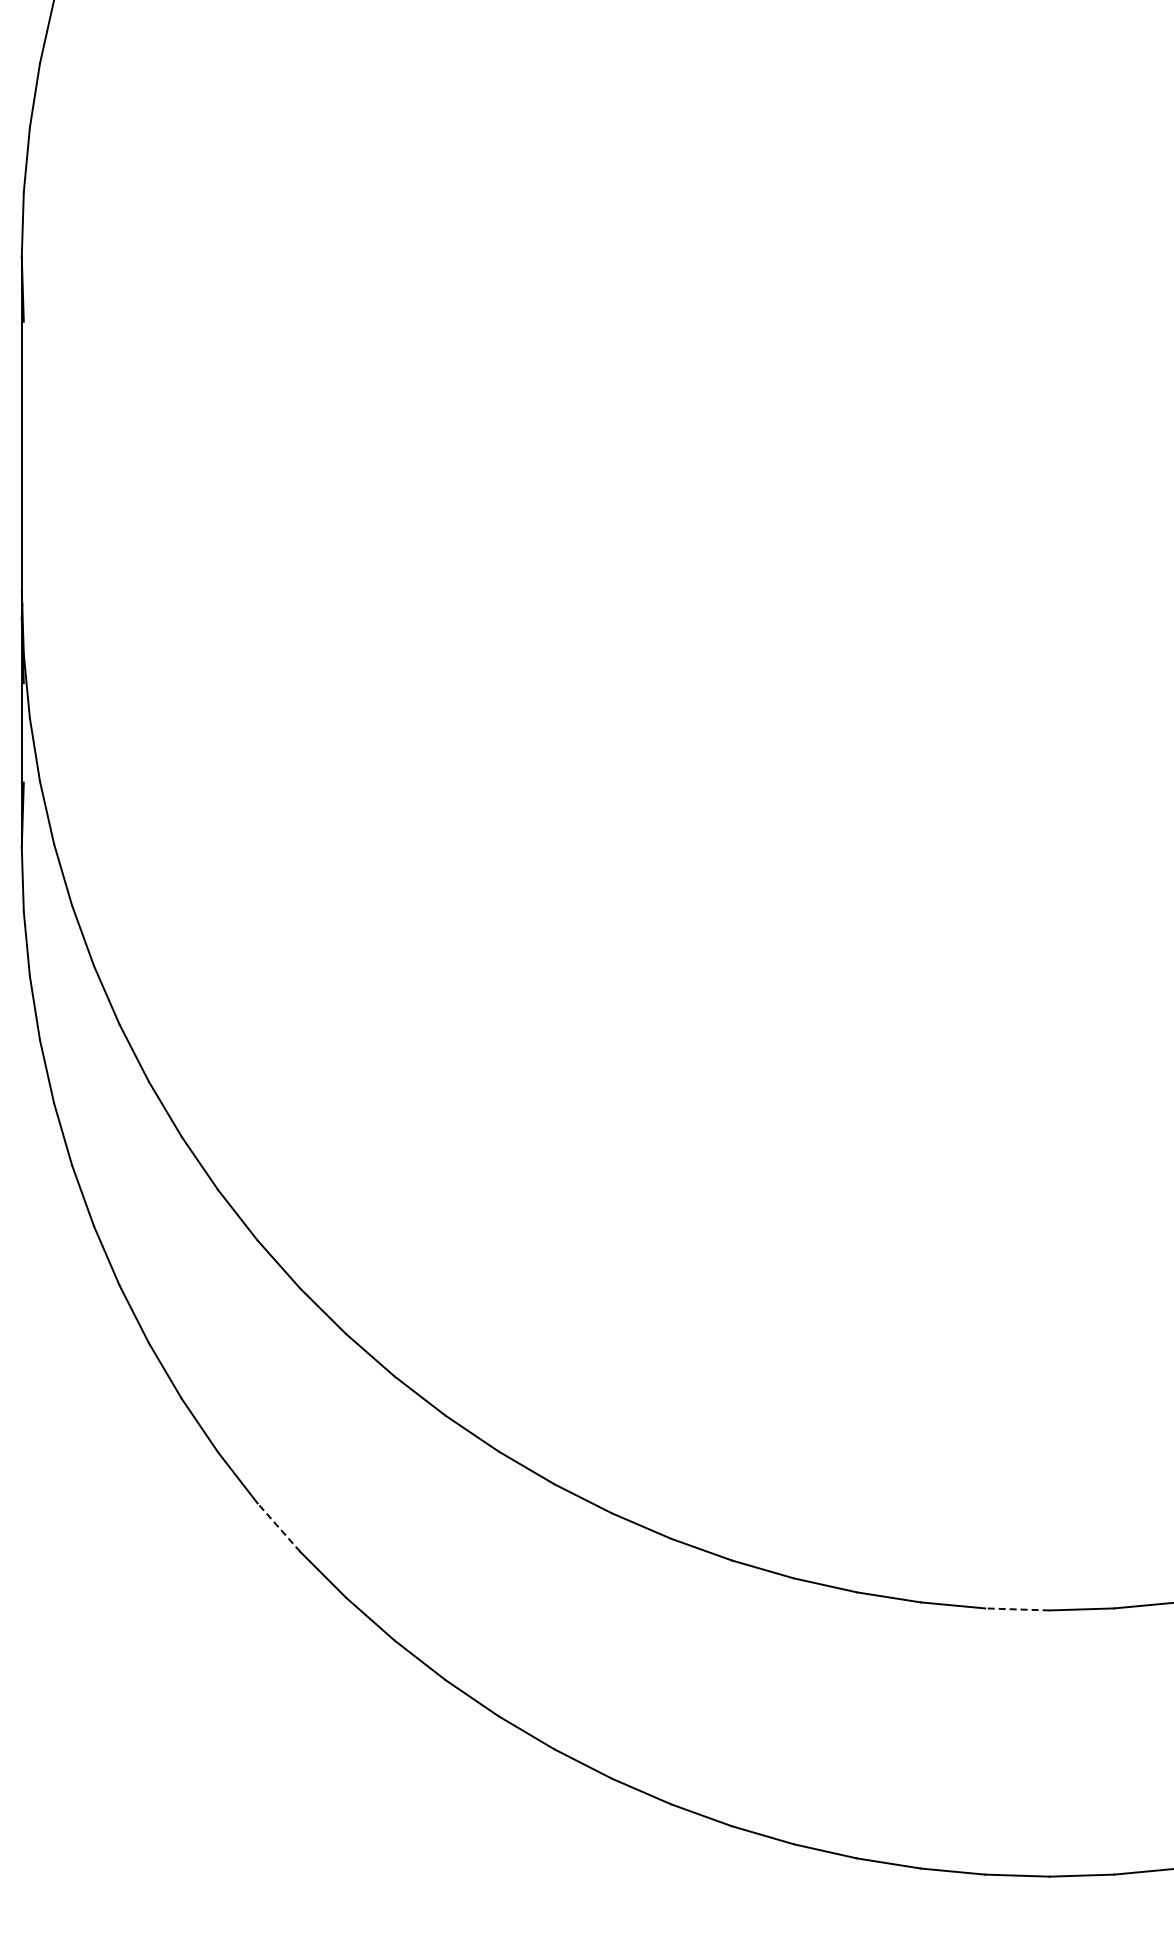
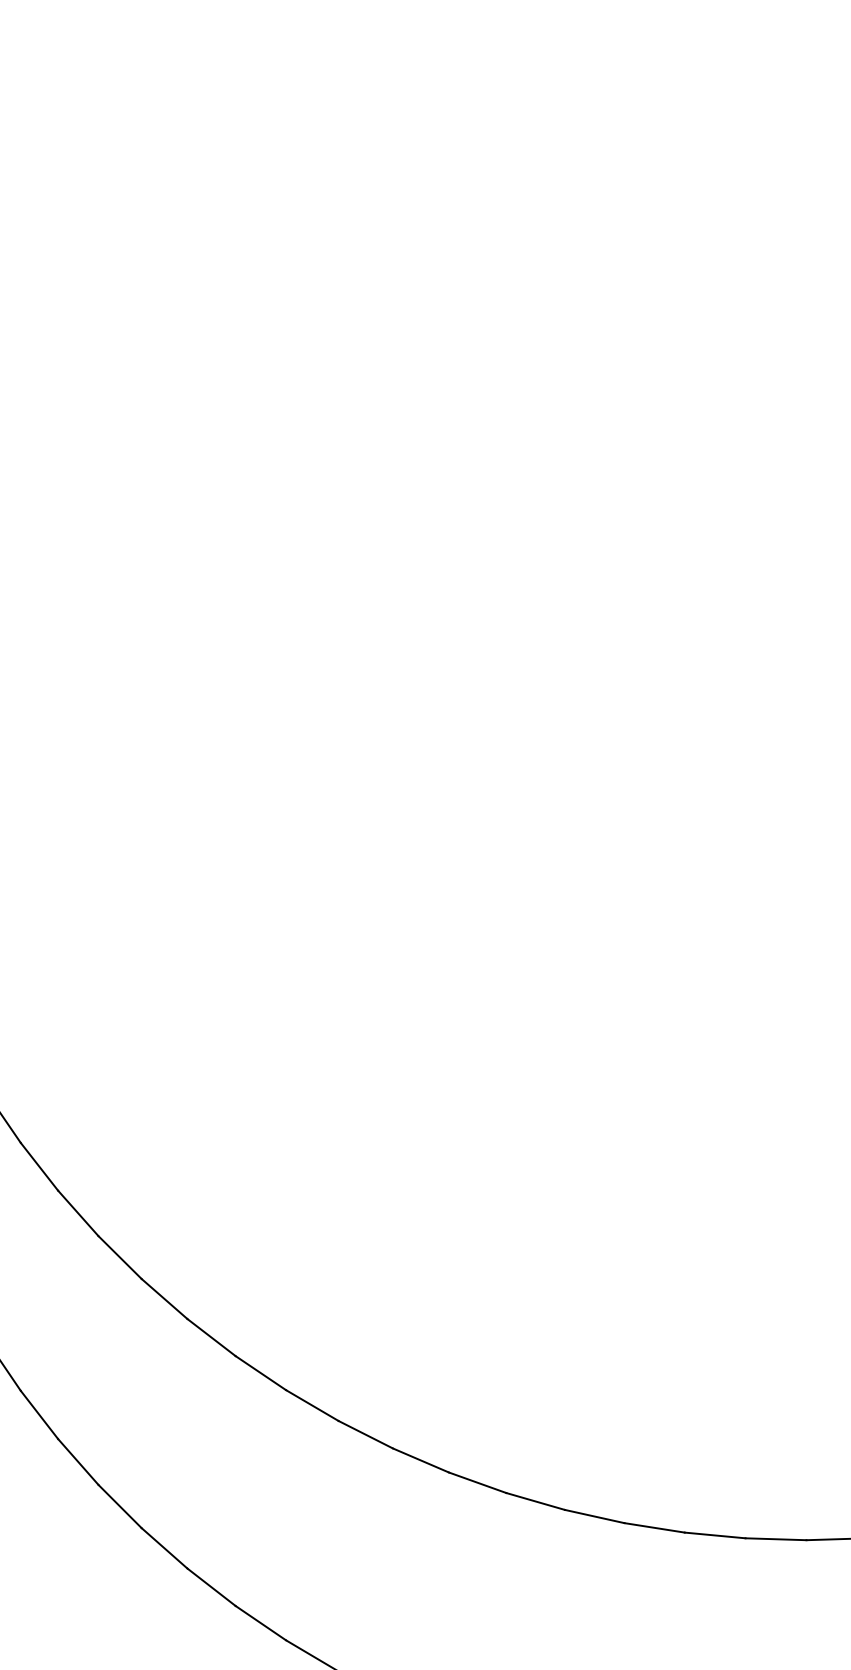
line: (278, 1527) -> (77, 1461), dashed -> solid
line: (1016, 1609) -> (775, 1539), dashed -> solid

